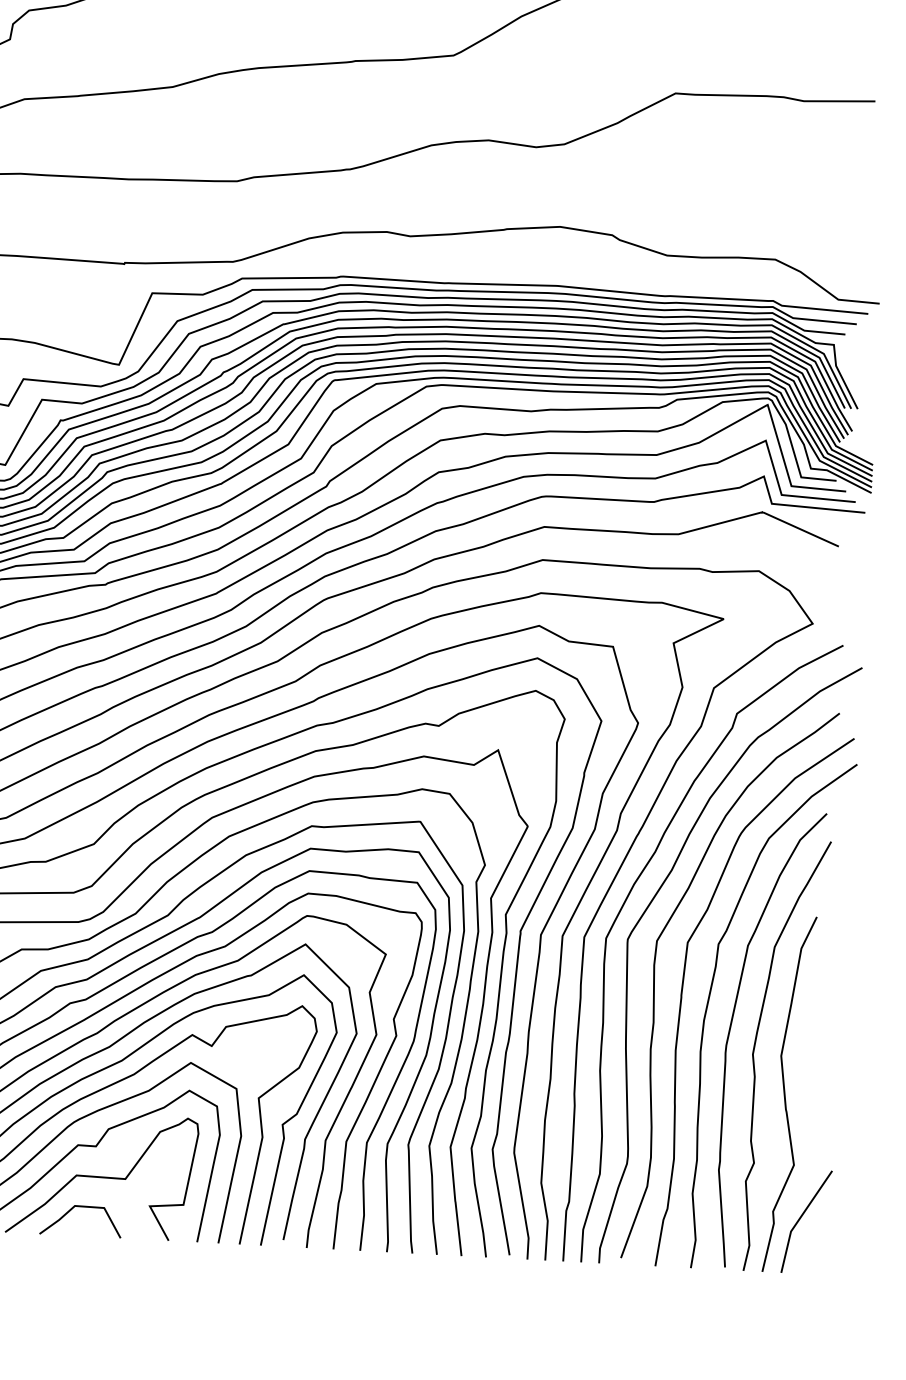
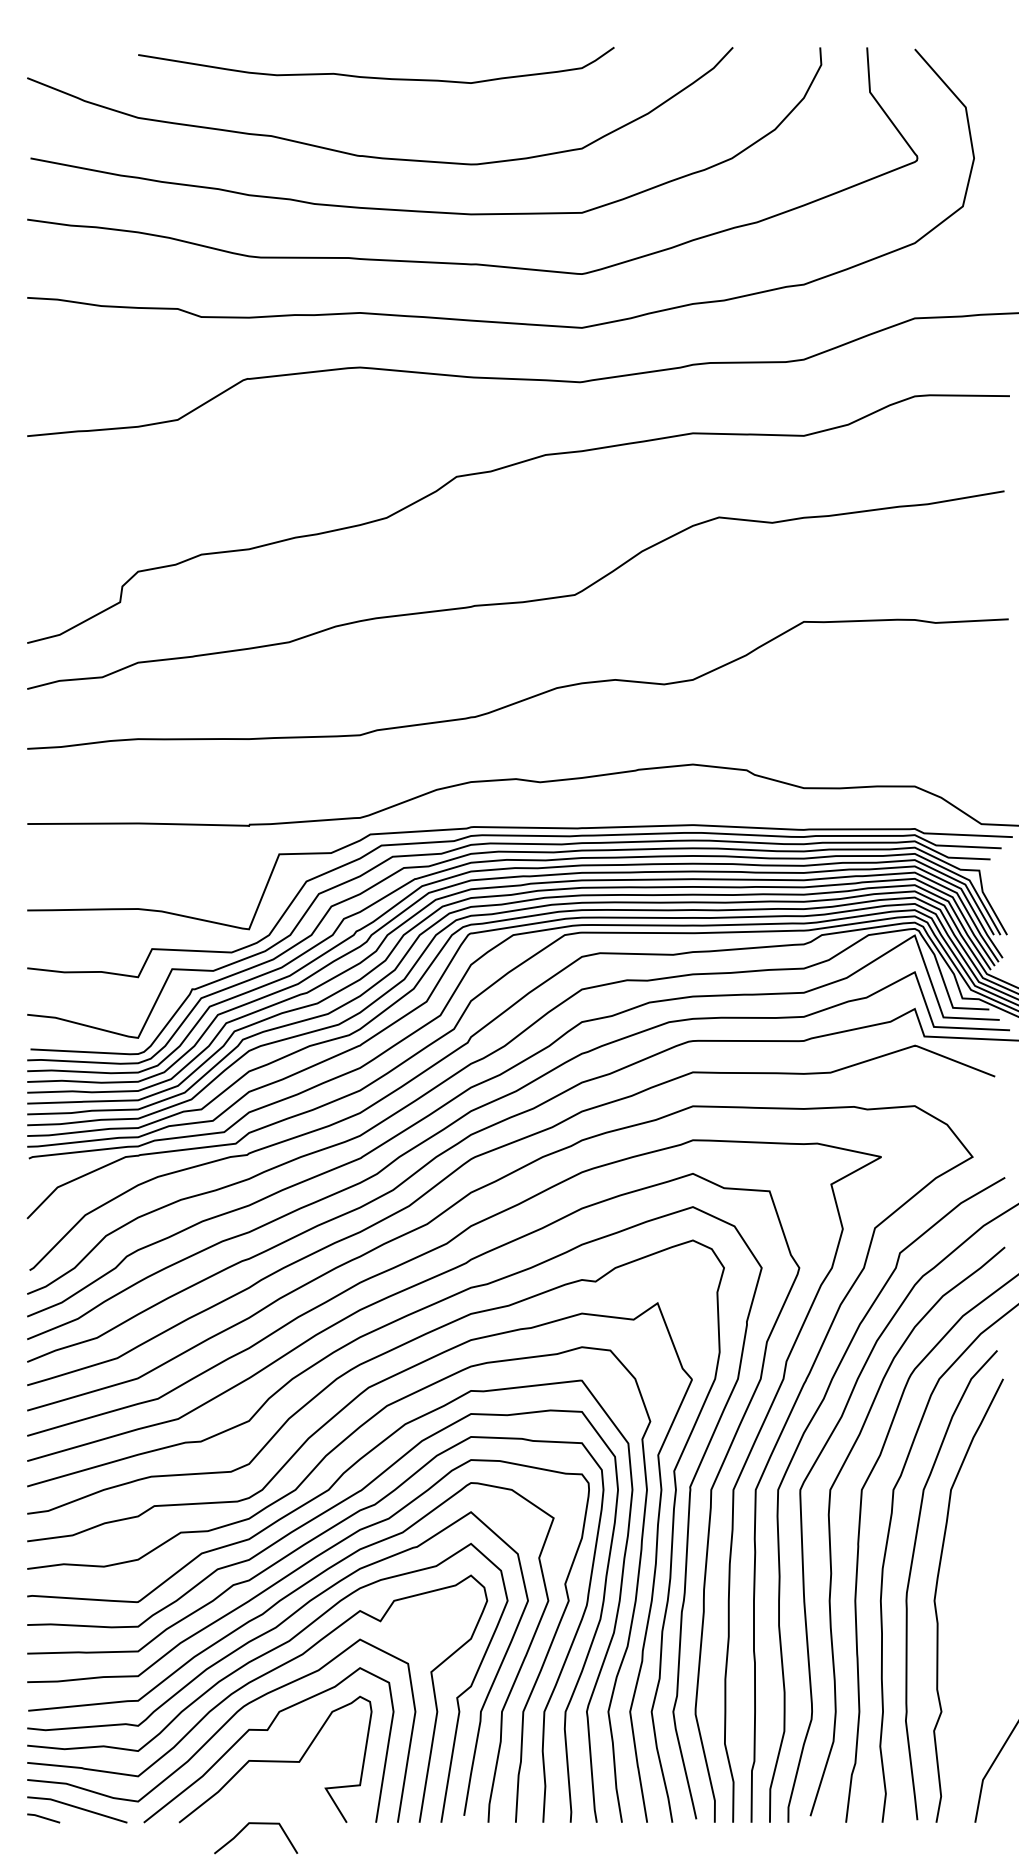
curve: (785, 1094) -> (970, 1640), removed
line: (82, 1207) -> (256, 1824), moved

